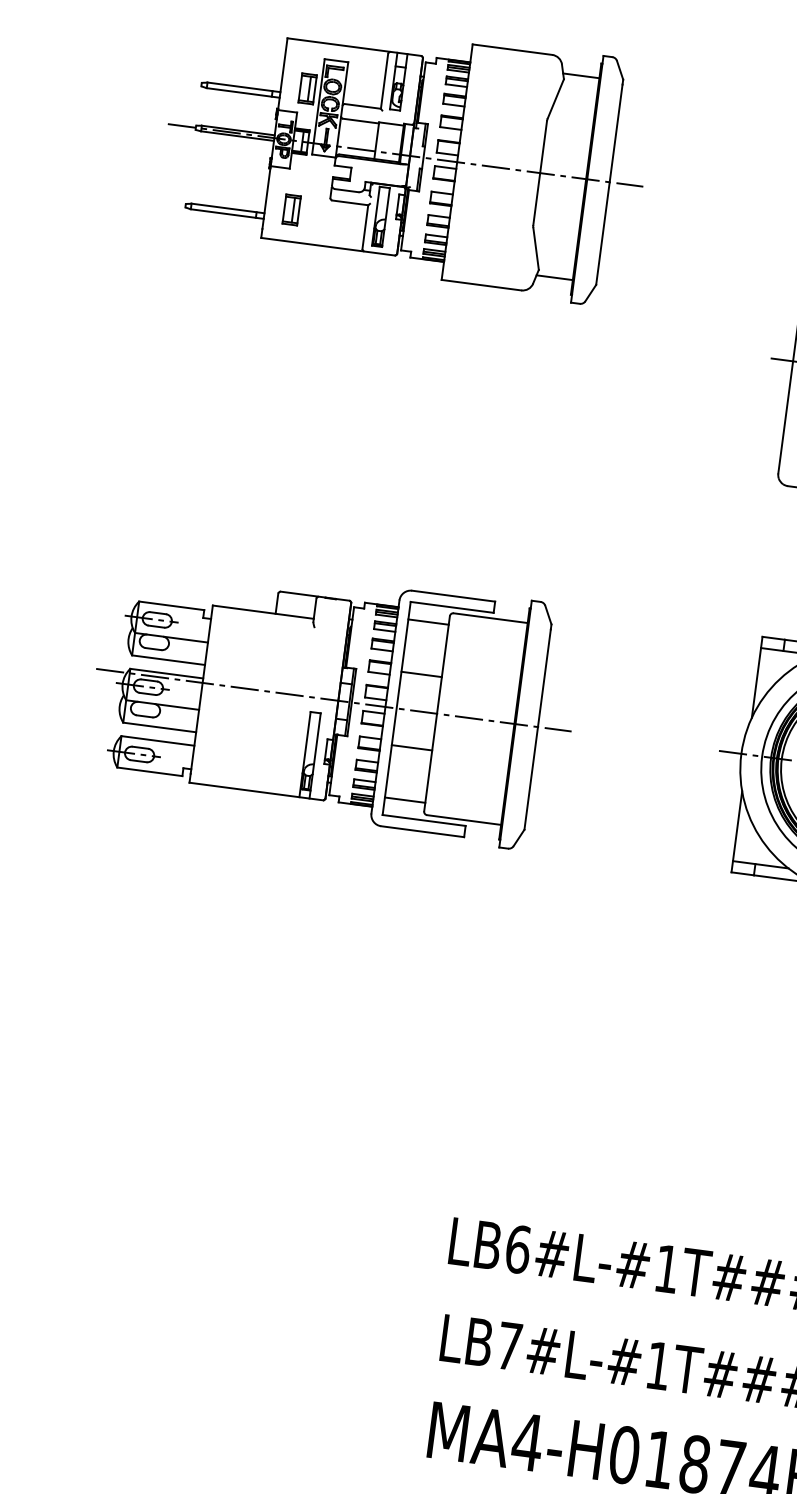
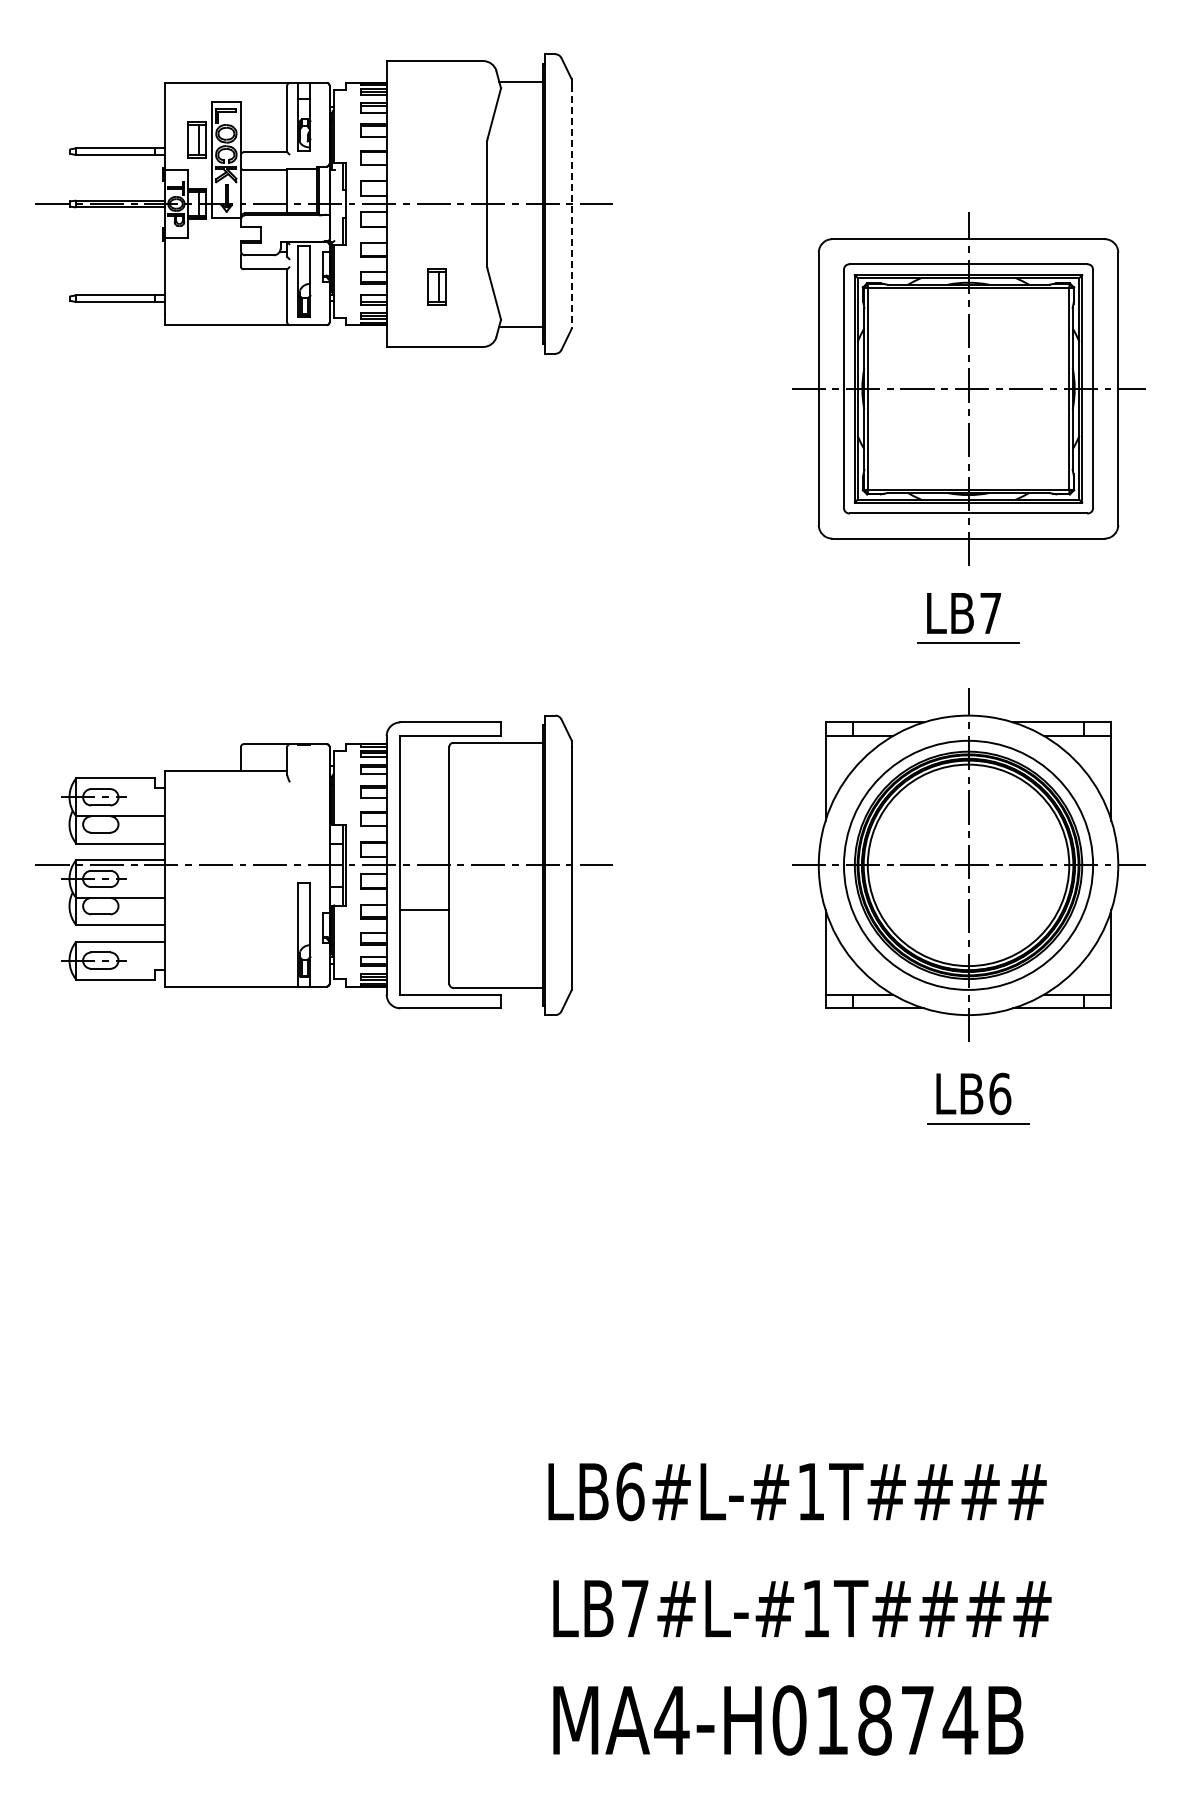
line: (609, 185) -> (571, 207), solid -> dashed
part: (291, 209) -> (436, 286), moved
line: (428, 622) -> (424, 757), removed
line: (421, 674) -> (424, 820), removed
line: (404, 800) -> (424, 973), removed

